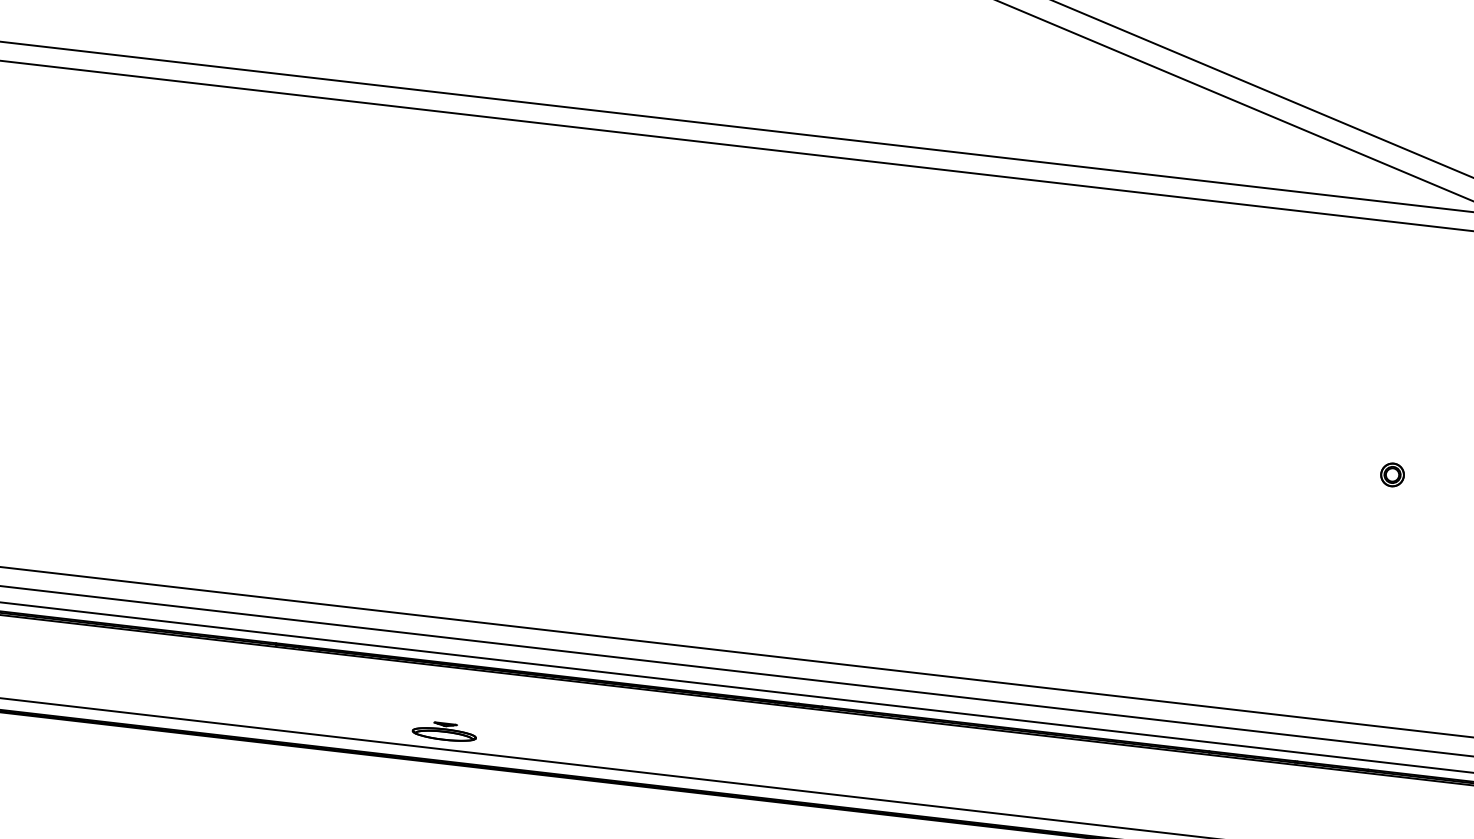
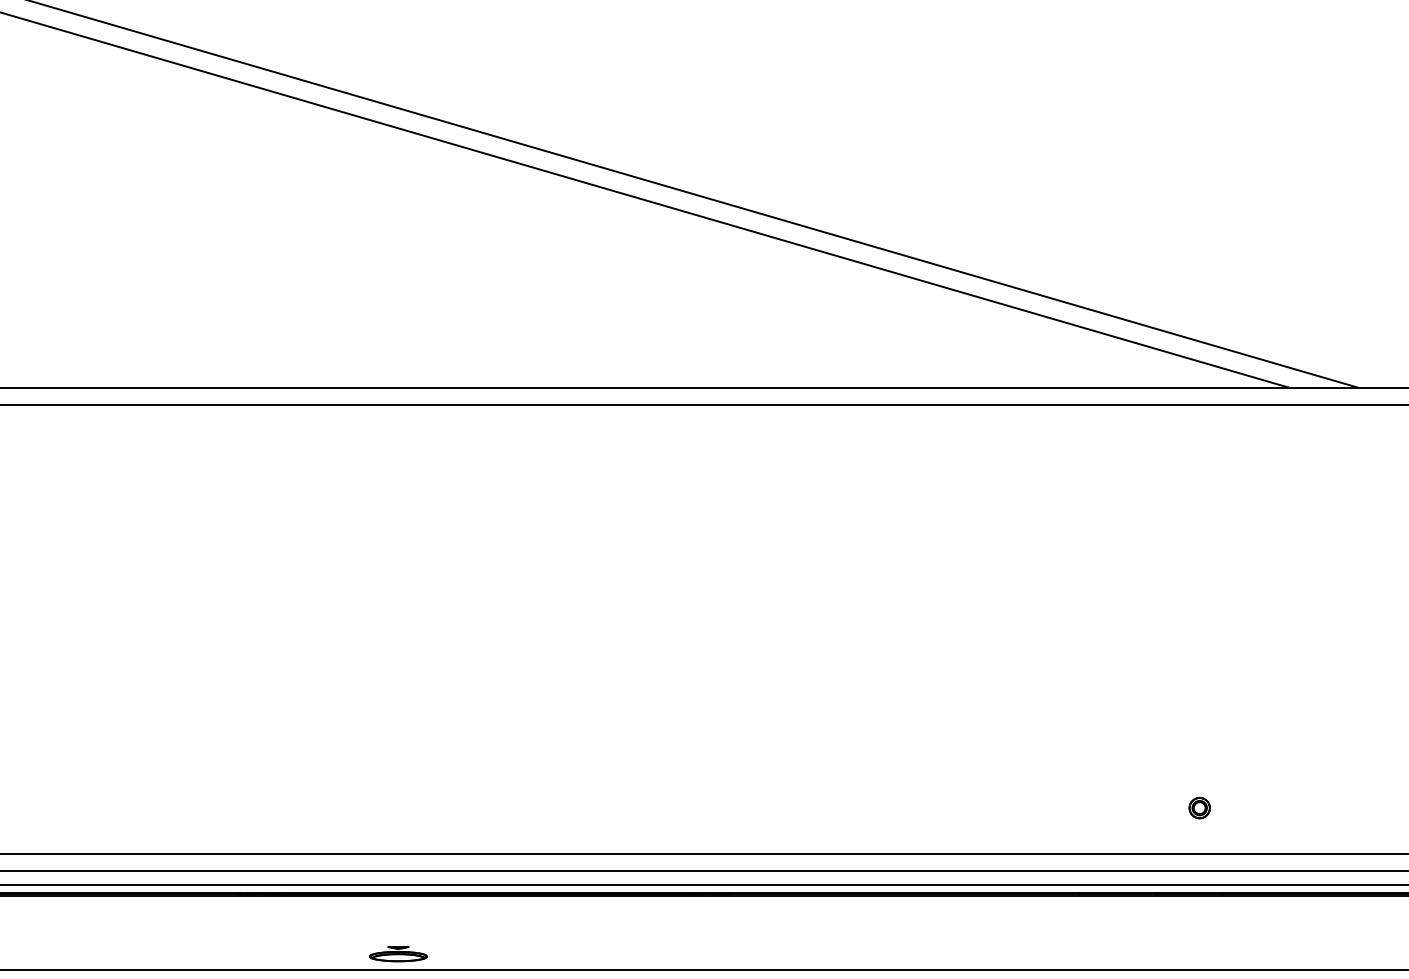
part: (1392, 475) -> (1199, 808), moved

